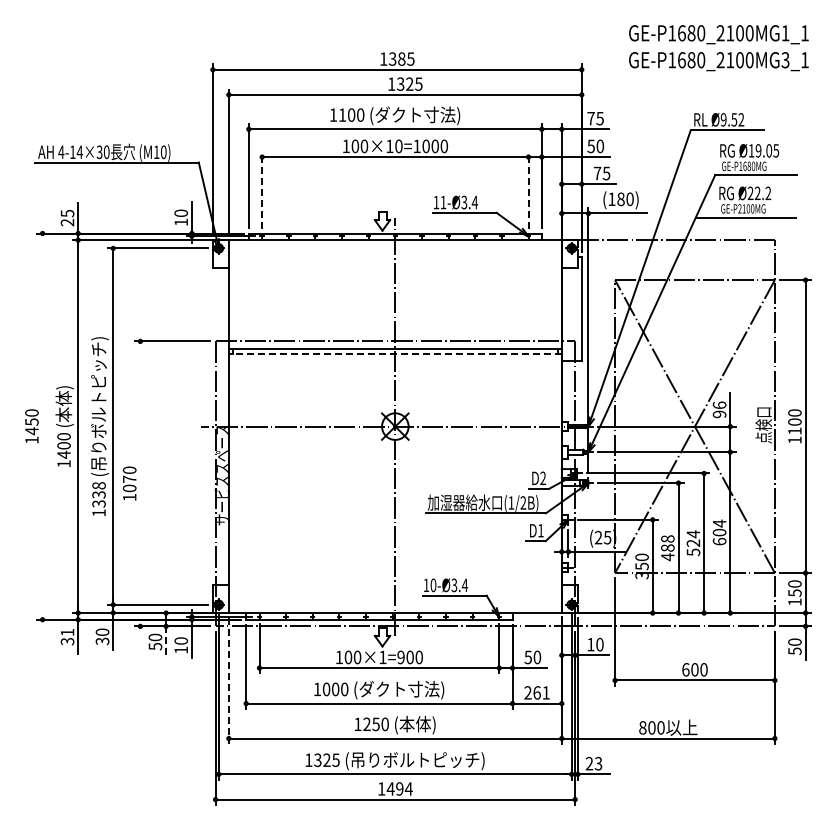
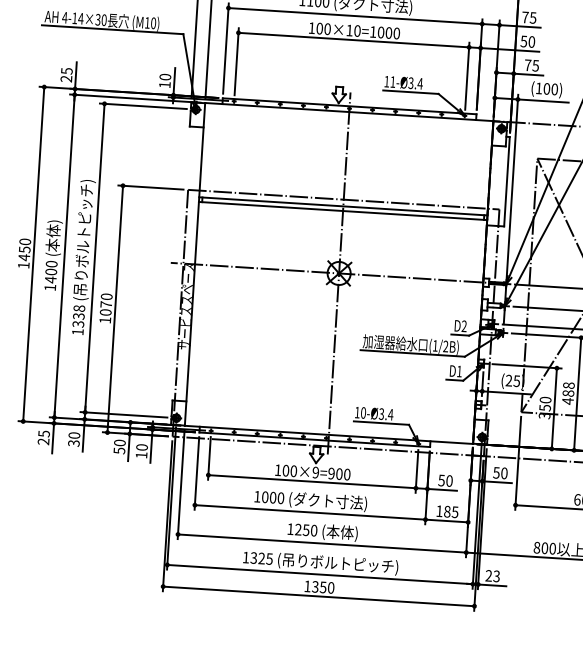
line: (262, 190) -> (236, 61), dashed -> solid
line: (528, 190) -> (467, 76), dashed -> solid
text: (620, 199) -> (546, 89), (180) -> (100)
line: (394, 354) -> (342, 210), dashed -> solid
line: (42, 426) -> (33, 254), added
line: (140, 483) -> (115, 308), added
text: (67, 636) -> (43, 437), 31 -> 25
line: (166, 642) -> (129, 447), dashed -> solid
text: (590, 644) -> (496, 472), 10 -> 50
text: (382, 657) -> (315, 472), 100×1=900 -> 100×9=900
line: (228, 681) -> (180, 485), dashed -> solid
text: (536, 692) -> (446, 511), 261 -> 185
text: (399, 788) -> (323, 587), 1494 -> 1350

